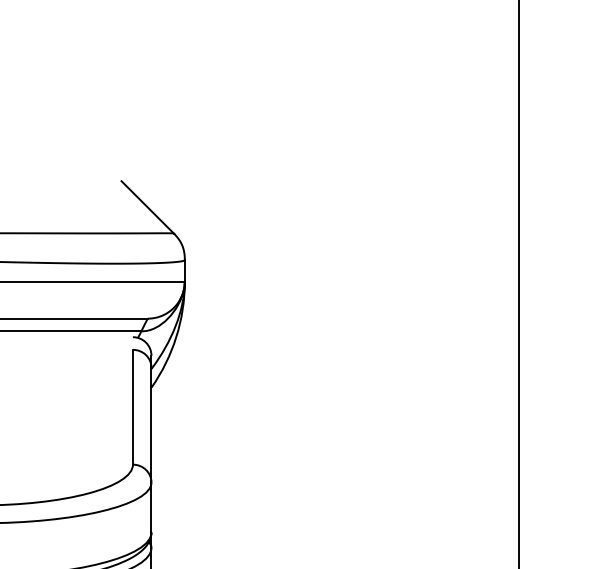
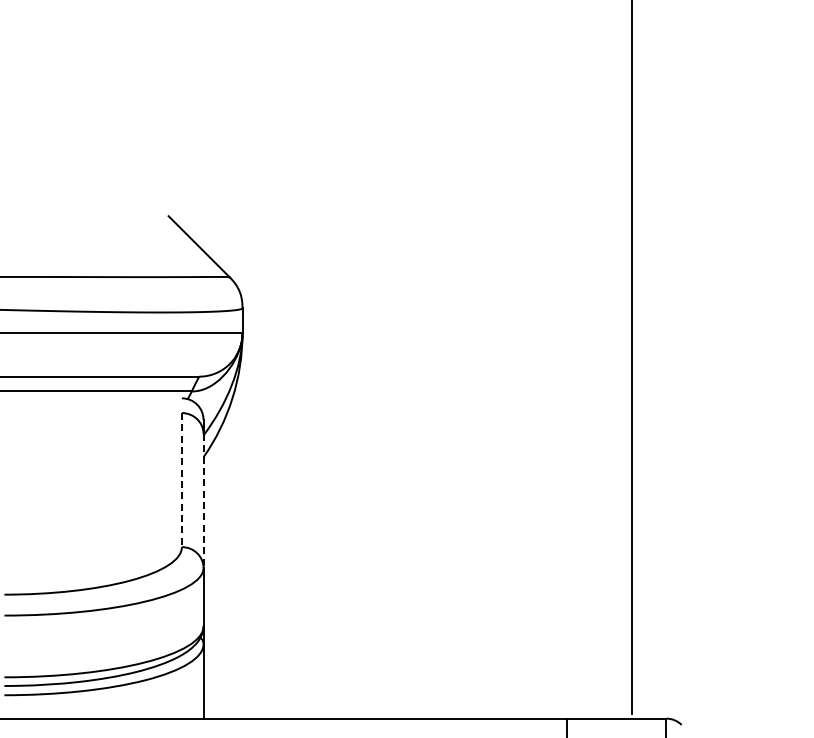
line: (132, 407) -> (181, 480), solid -> dashed
line: (151, 425) -> (203, 501), solid -> dashed

